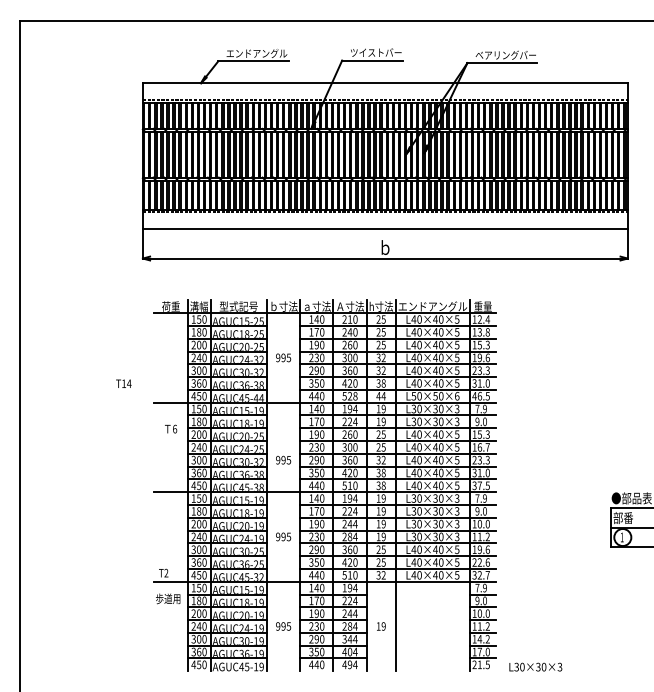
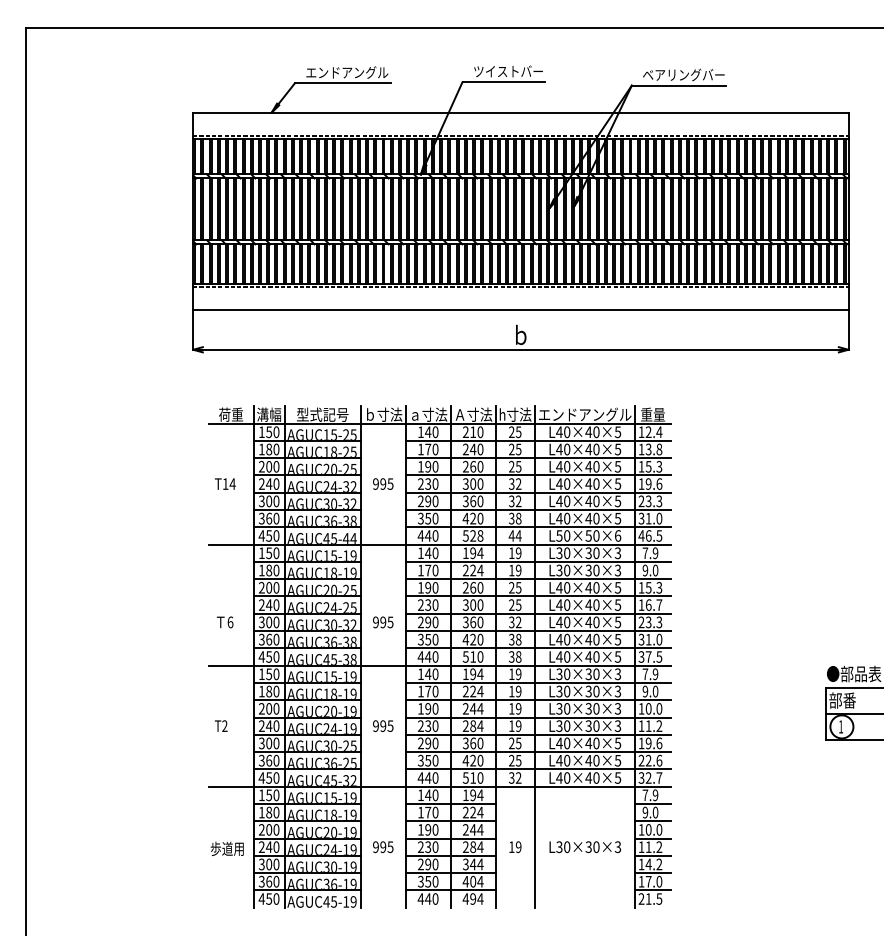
text: (123, 383) -> (225, 483), moved
text: (170, 429) -> (224, 622), moved
text: (163, 572) -> (221, 725), moved
text: (167, 598) -> (226, 848), moved
text: (535, 667) -> (584, 847), moved

